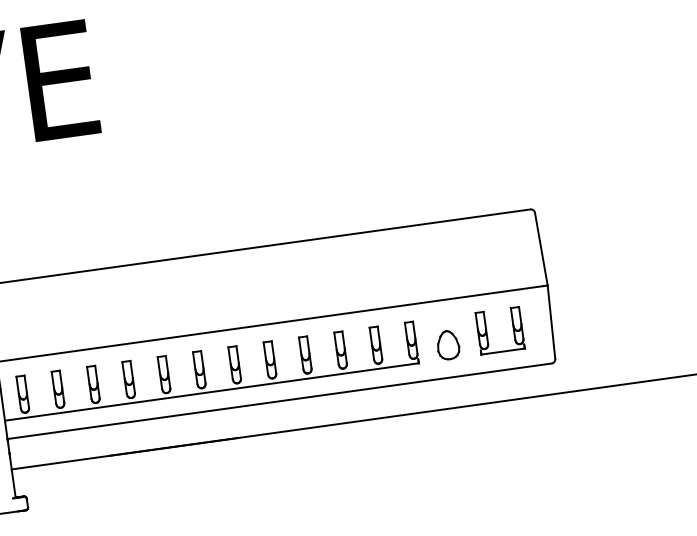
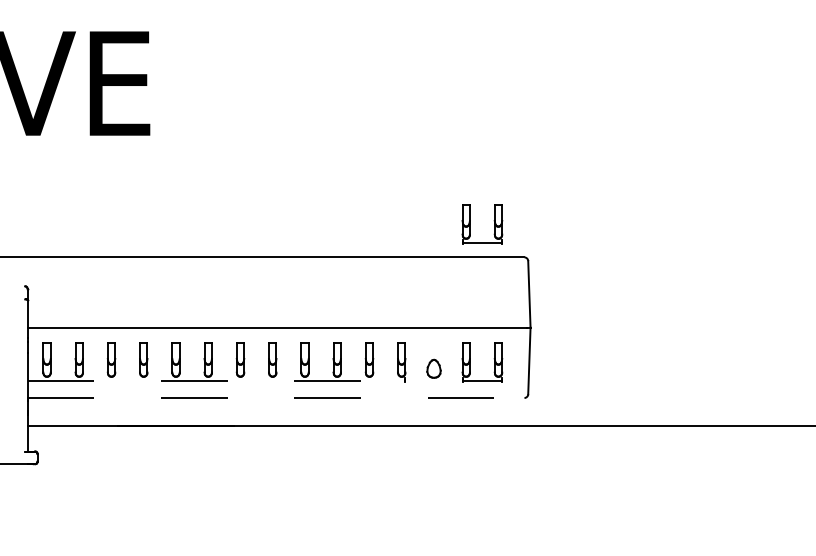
part: (490, 173) -> (493, 220), added
part: (447, 344) -> (433, 368), size x0.7
line: (211, 392) -> (216, 381), solid -> dashed
line: (280, 401) -> (276, 398), solid -> dashed

